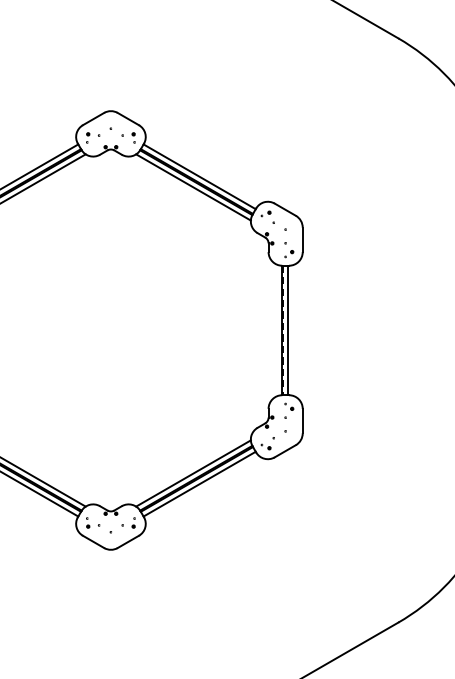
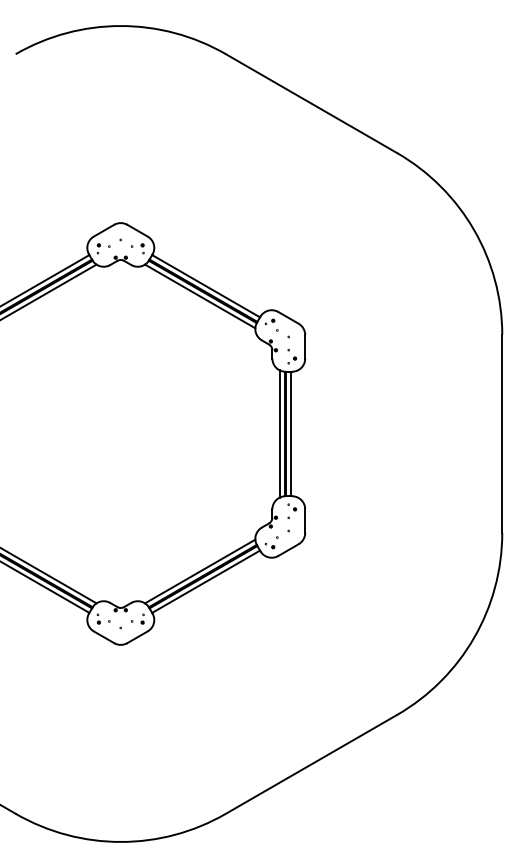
line: (275, 329) -> (279, 433), added
line: (283, 331) -> (286, 434), dashed -> solid

